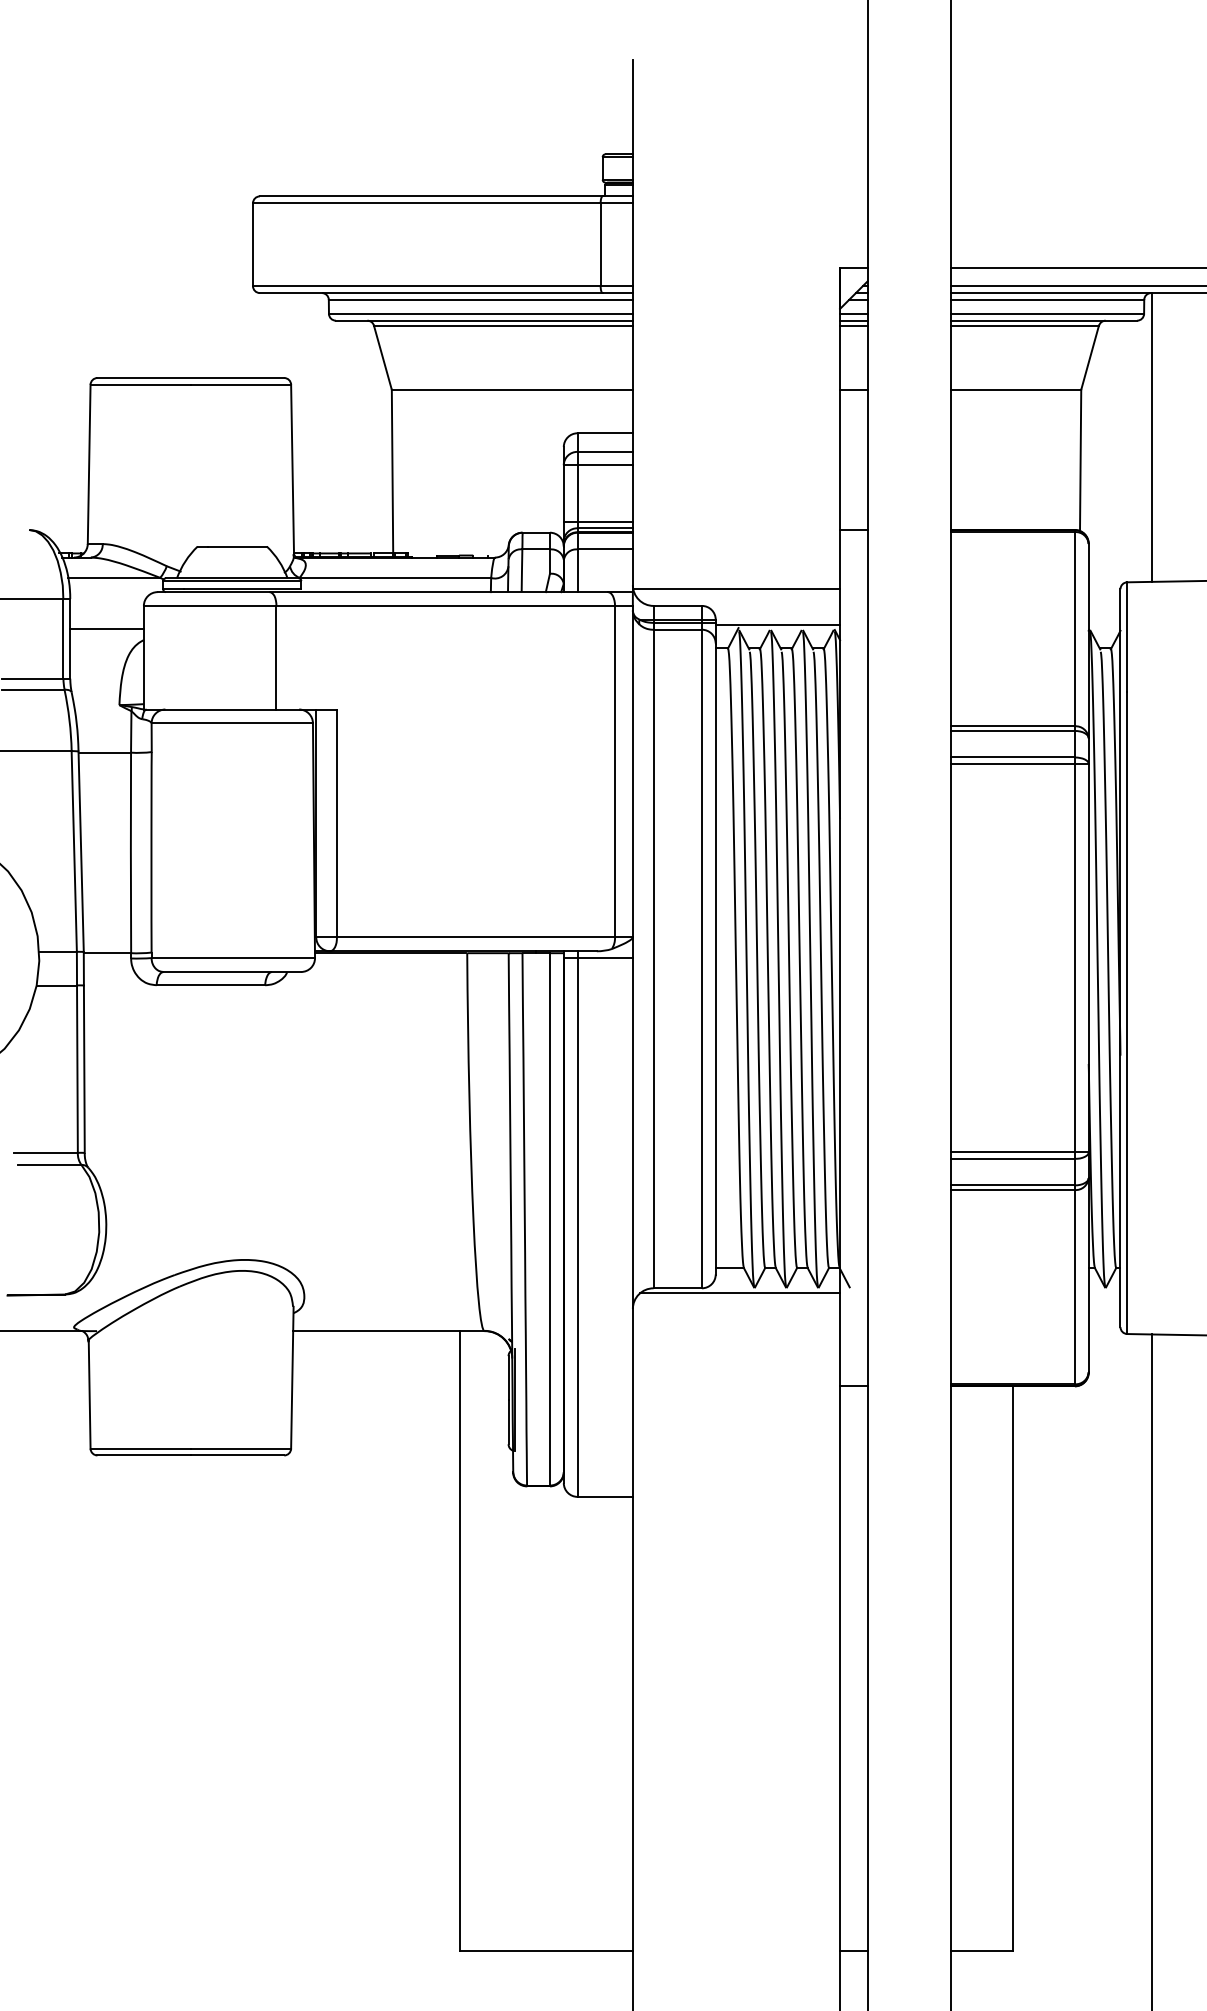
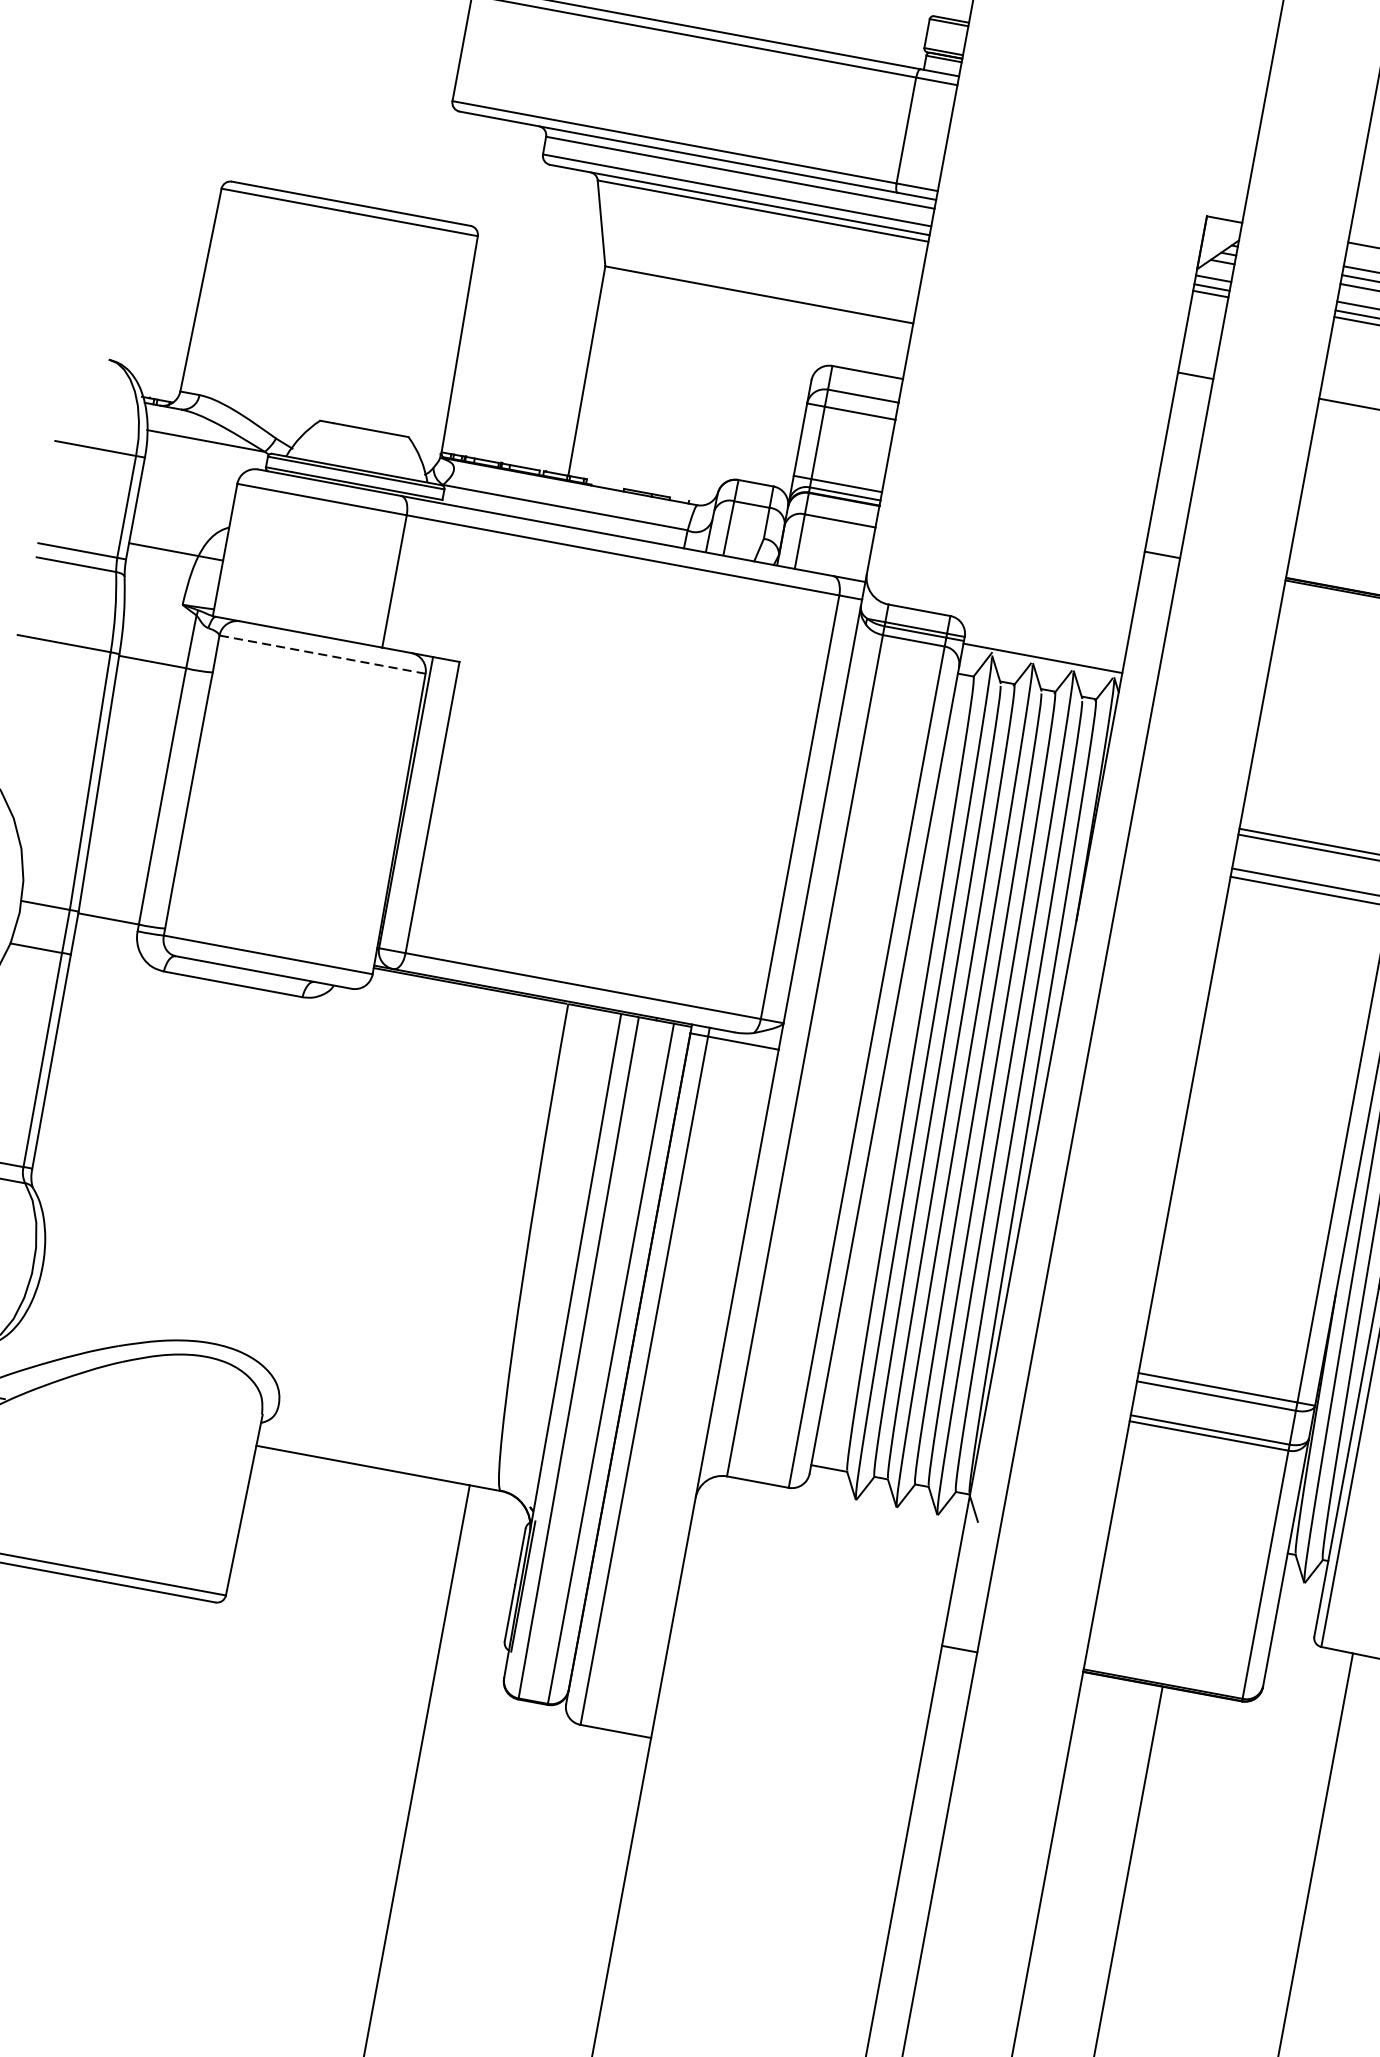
line: (736, 588) -> (998, 601), removed
line: (106, 629) -> (175, 552), moved
line: (232, 723) -> (322, 655), solid -> dashed
line: (740, 1293) -> (836, 1503), removed

